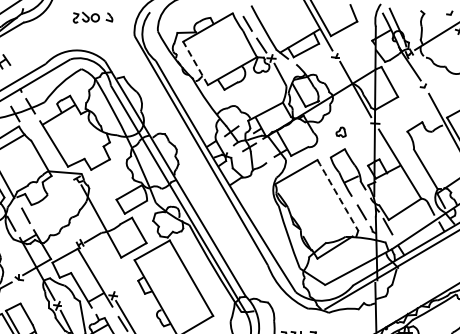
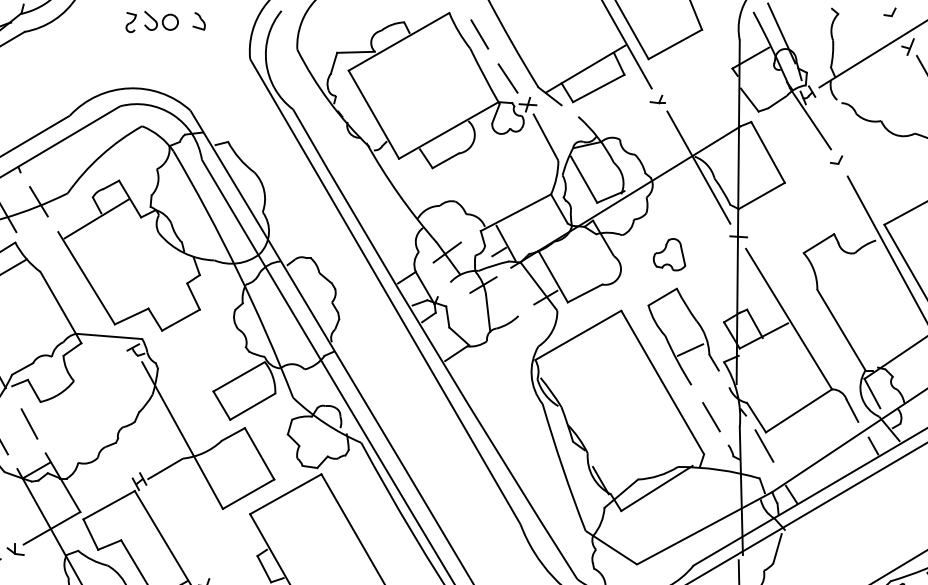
line: (195, 63) -> (373, 114), dashed -> solid
part: (340, 131) -> (668, 252), size x1.67
arc: (337, 195) -> (661, 382), dashed -> solid

